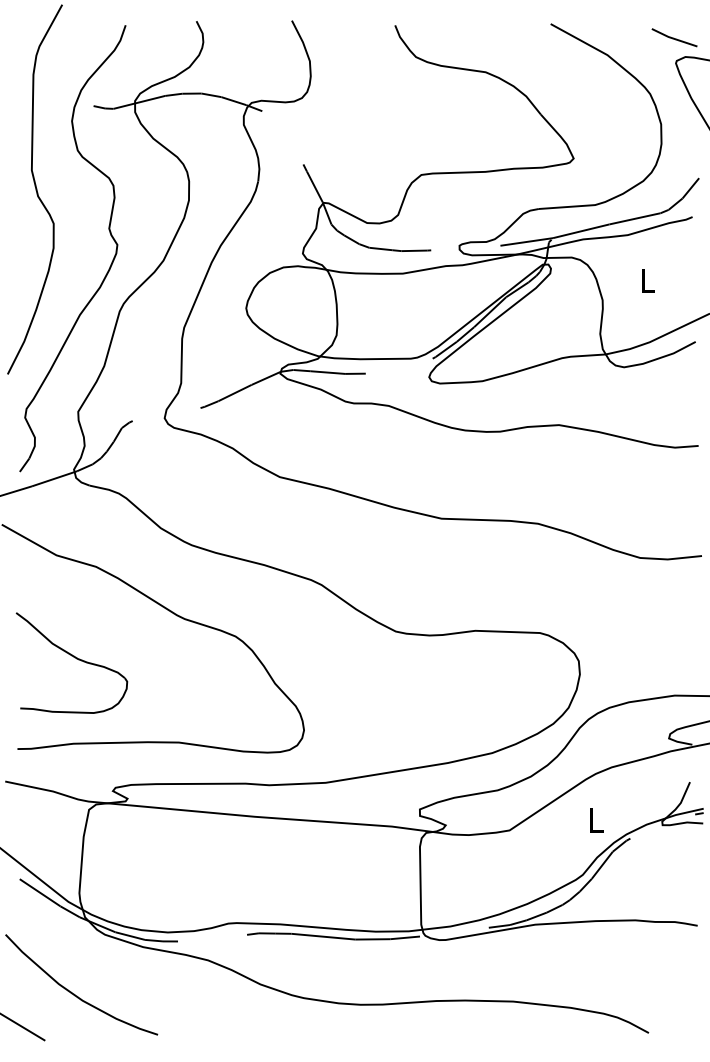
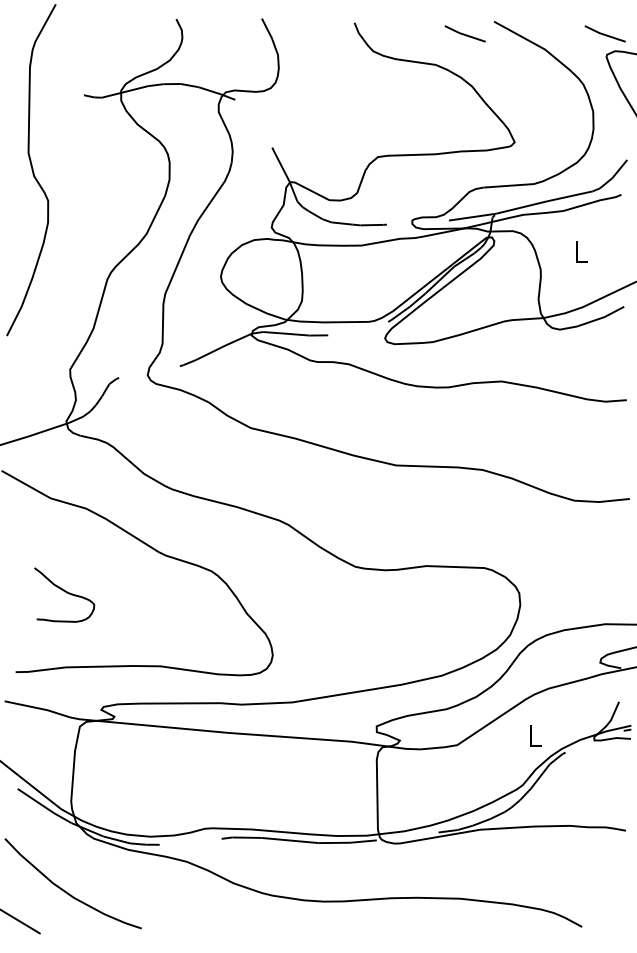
line: (517, 37) -> (464, 33), added
part: (109, 234) -> (98, 210), removed
part: (71, 662) -> (64, 594), size x0.6

